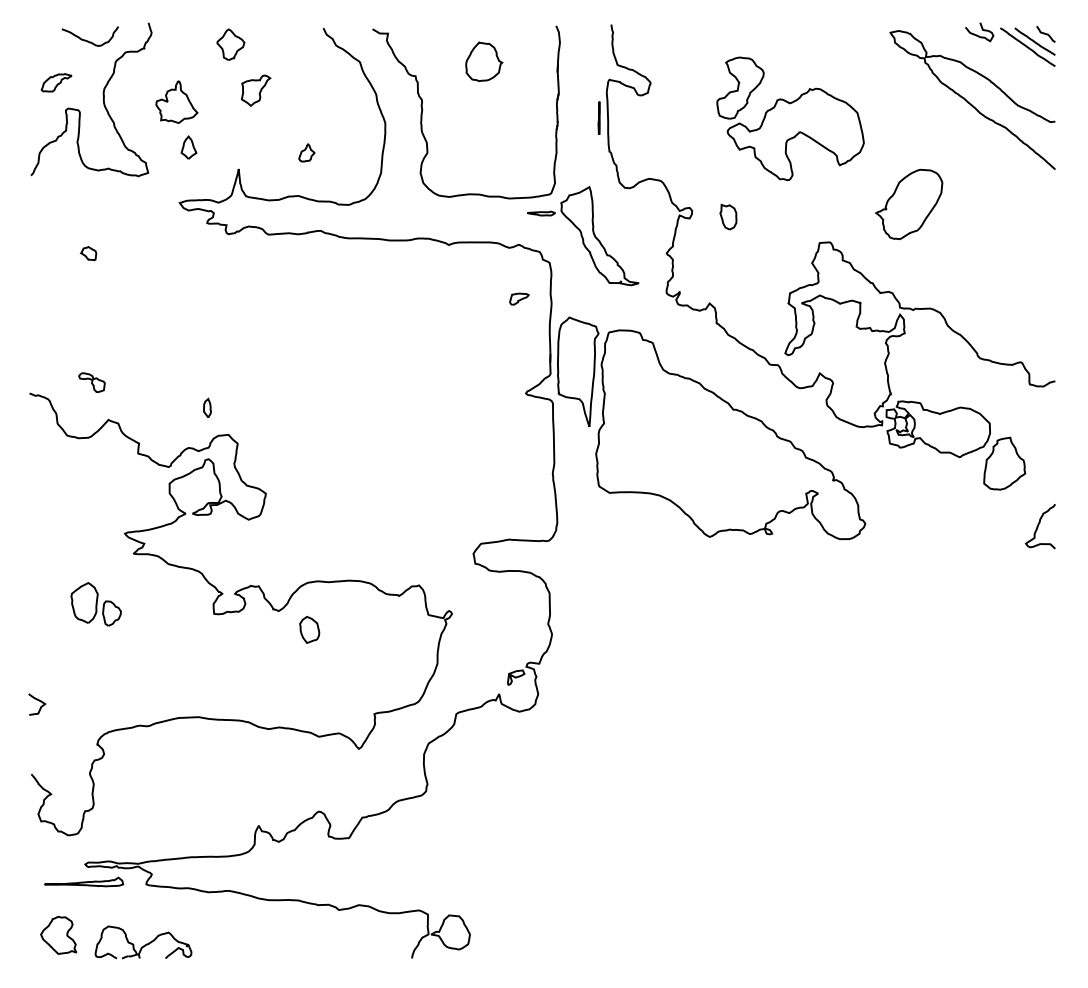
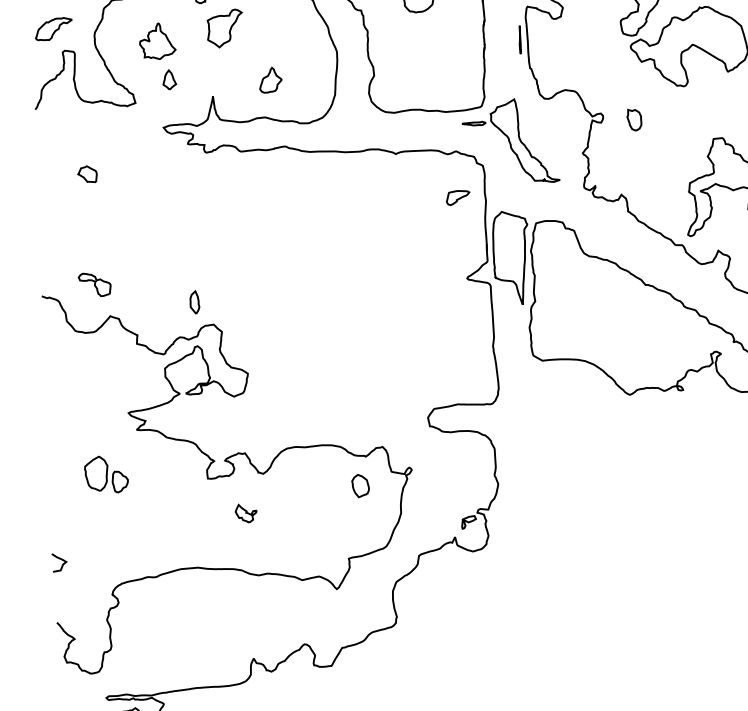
part: (56, 82) -> (53, 28), size x1.43
part: (255, 90) -> (224, 28), size x1.43
part: (306, 152) -> (270, 79), size x1.67
part: (88, 253) -> (87, 174), size x1.43
part: (519, 299) -> (458, 198), size x1.43
part: (91, 382) -> (94, 284), size x1.43
part: (207, 407) -> (194, 301), size x1.43
part: (309, 629) -> (360, 485), moved
part: (256, 655) -> (245, 512), added

